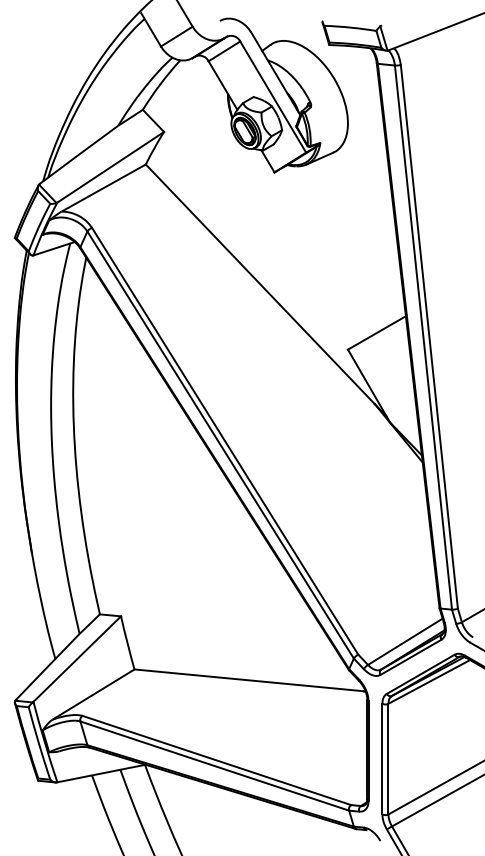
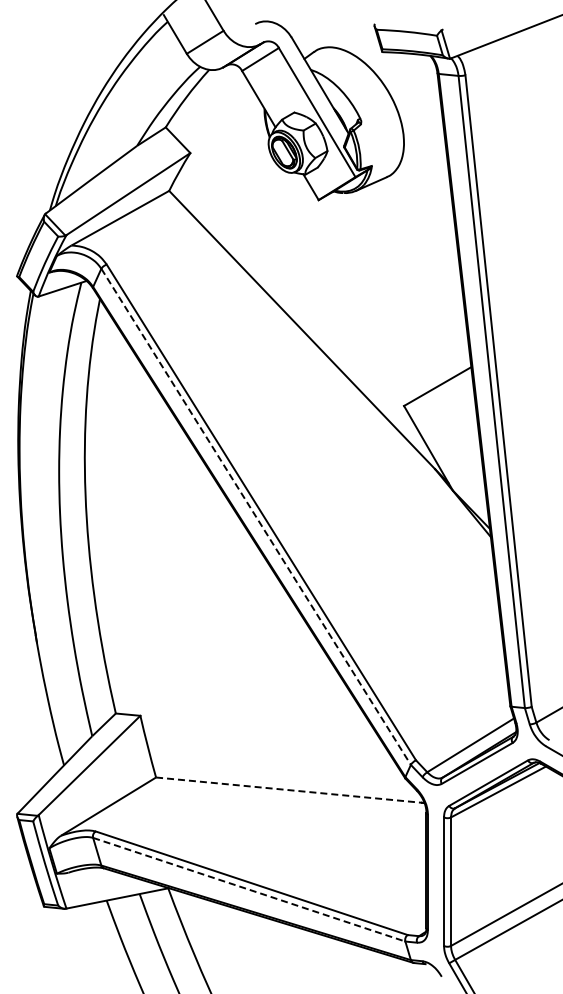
line: (220, 445) -> (256, 517), solid -> dashed
line: (249, 680) -> (289, 790), solid -> dashed
line: (214, 765) -> (249, 889), solid -> dashed

